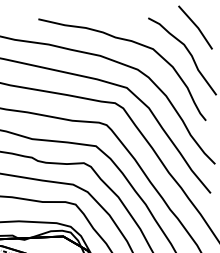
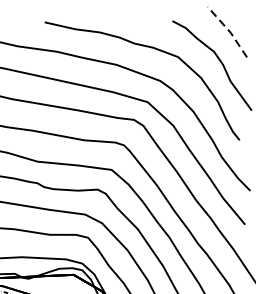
line: (197, 26) -> (229, 30), solid -> dashed

